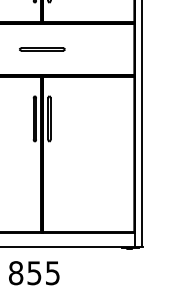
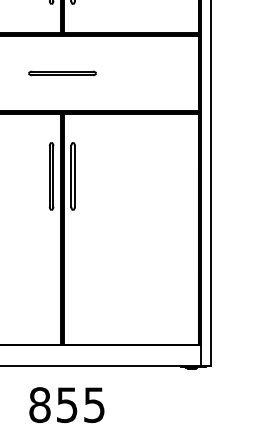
text: (34, 273) -> (67, 405), moved

